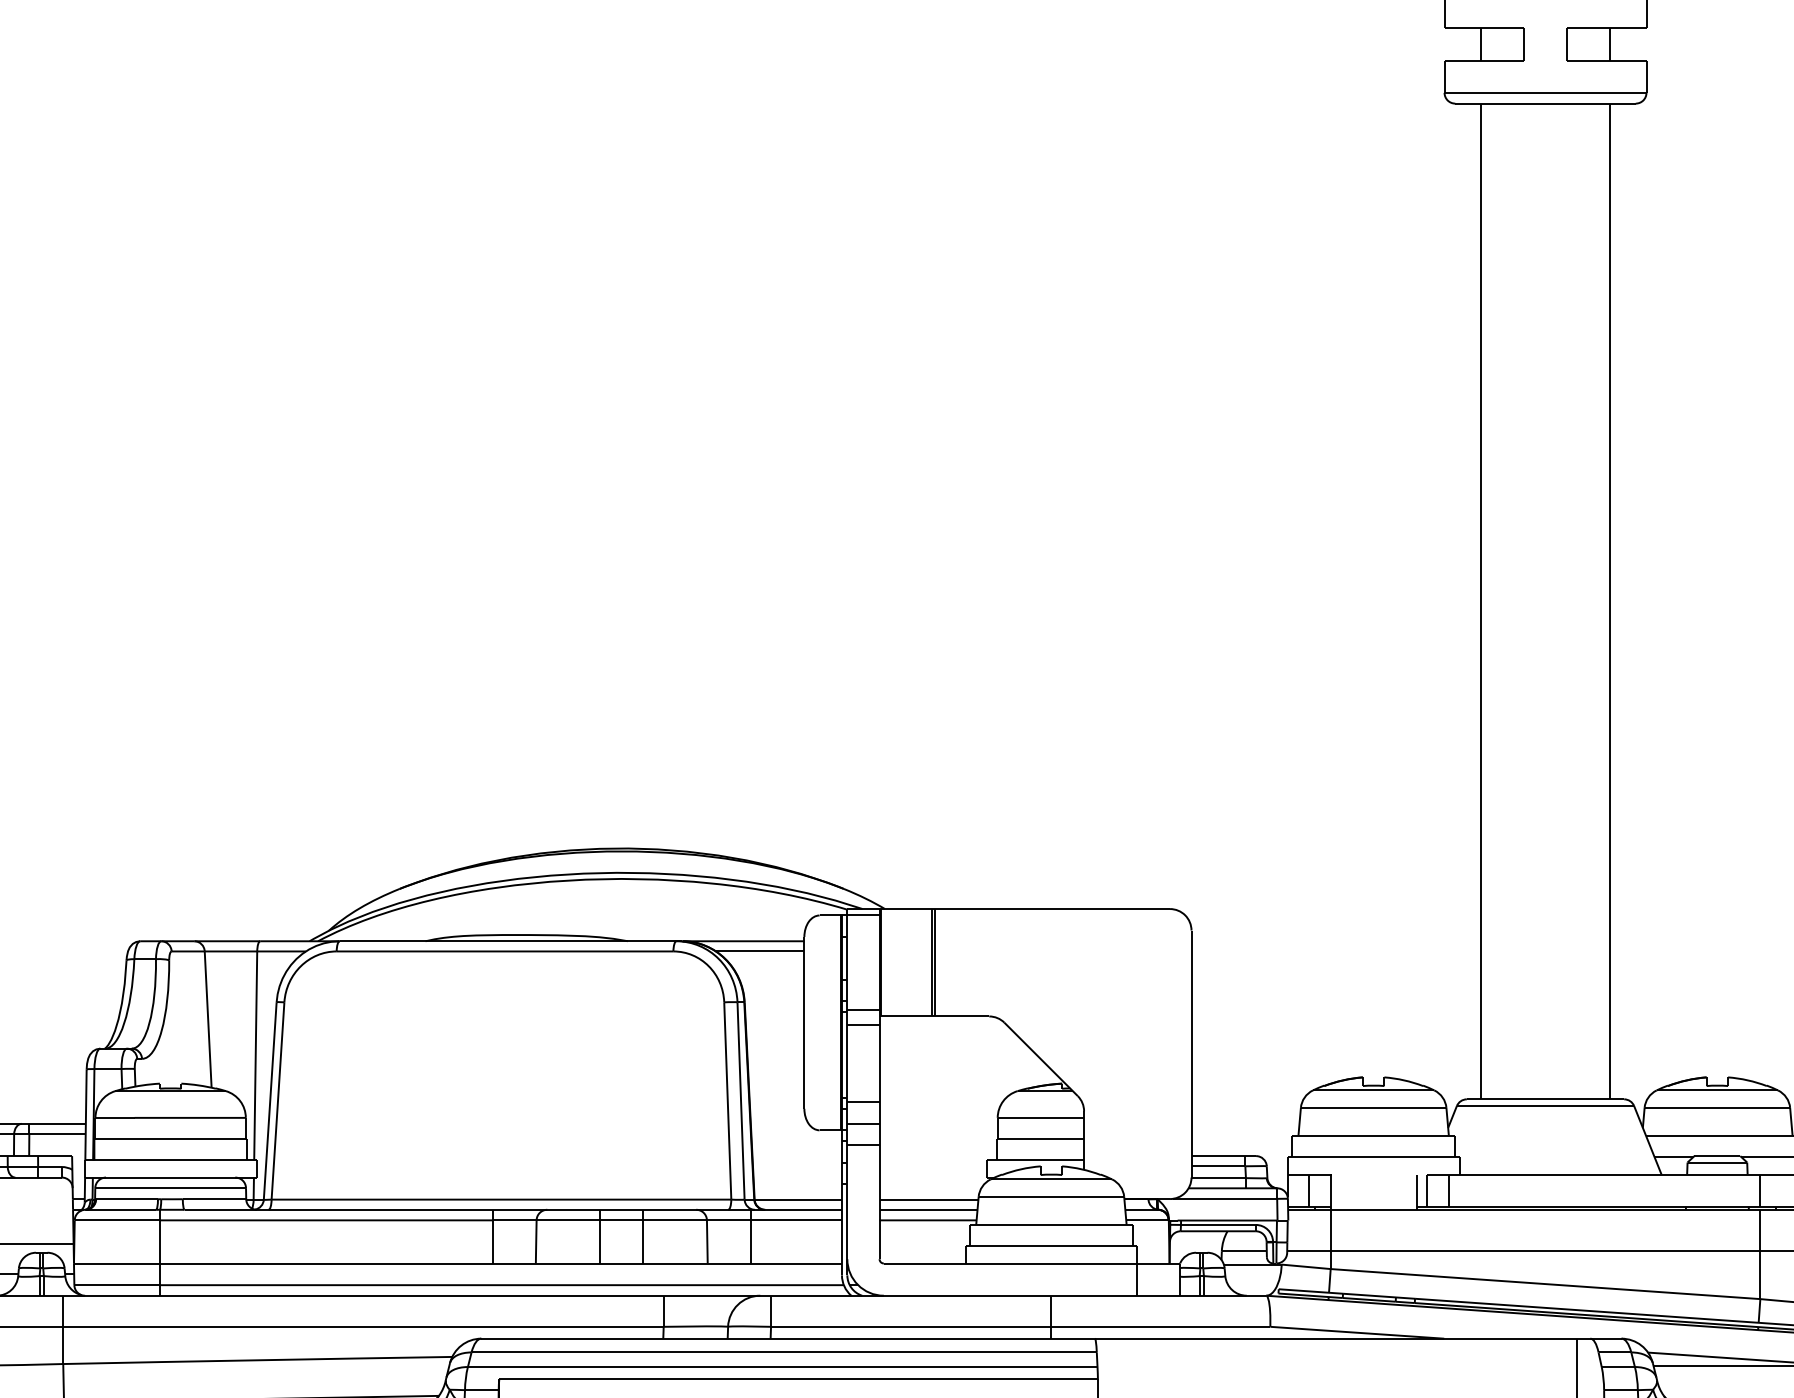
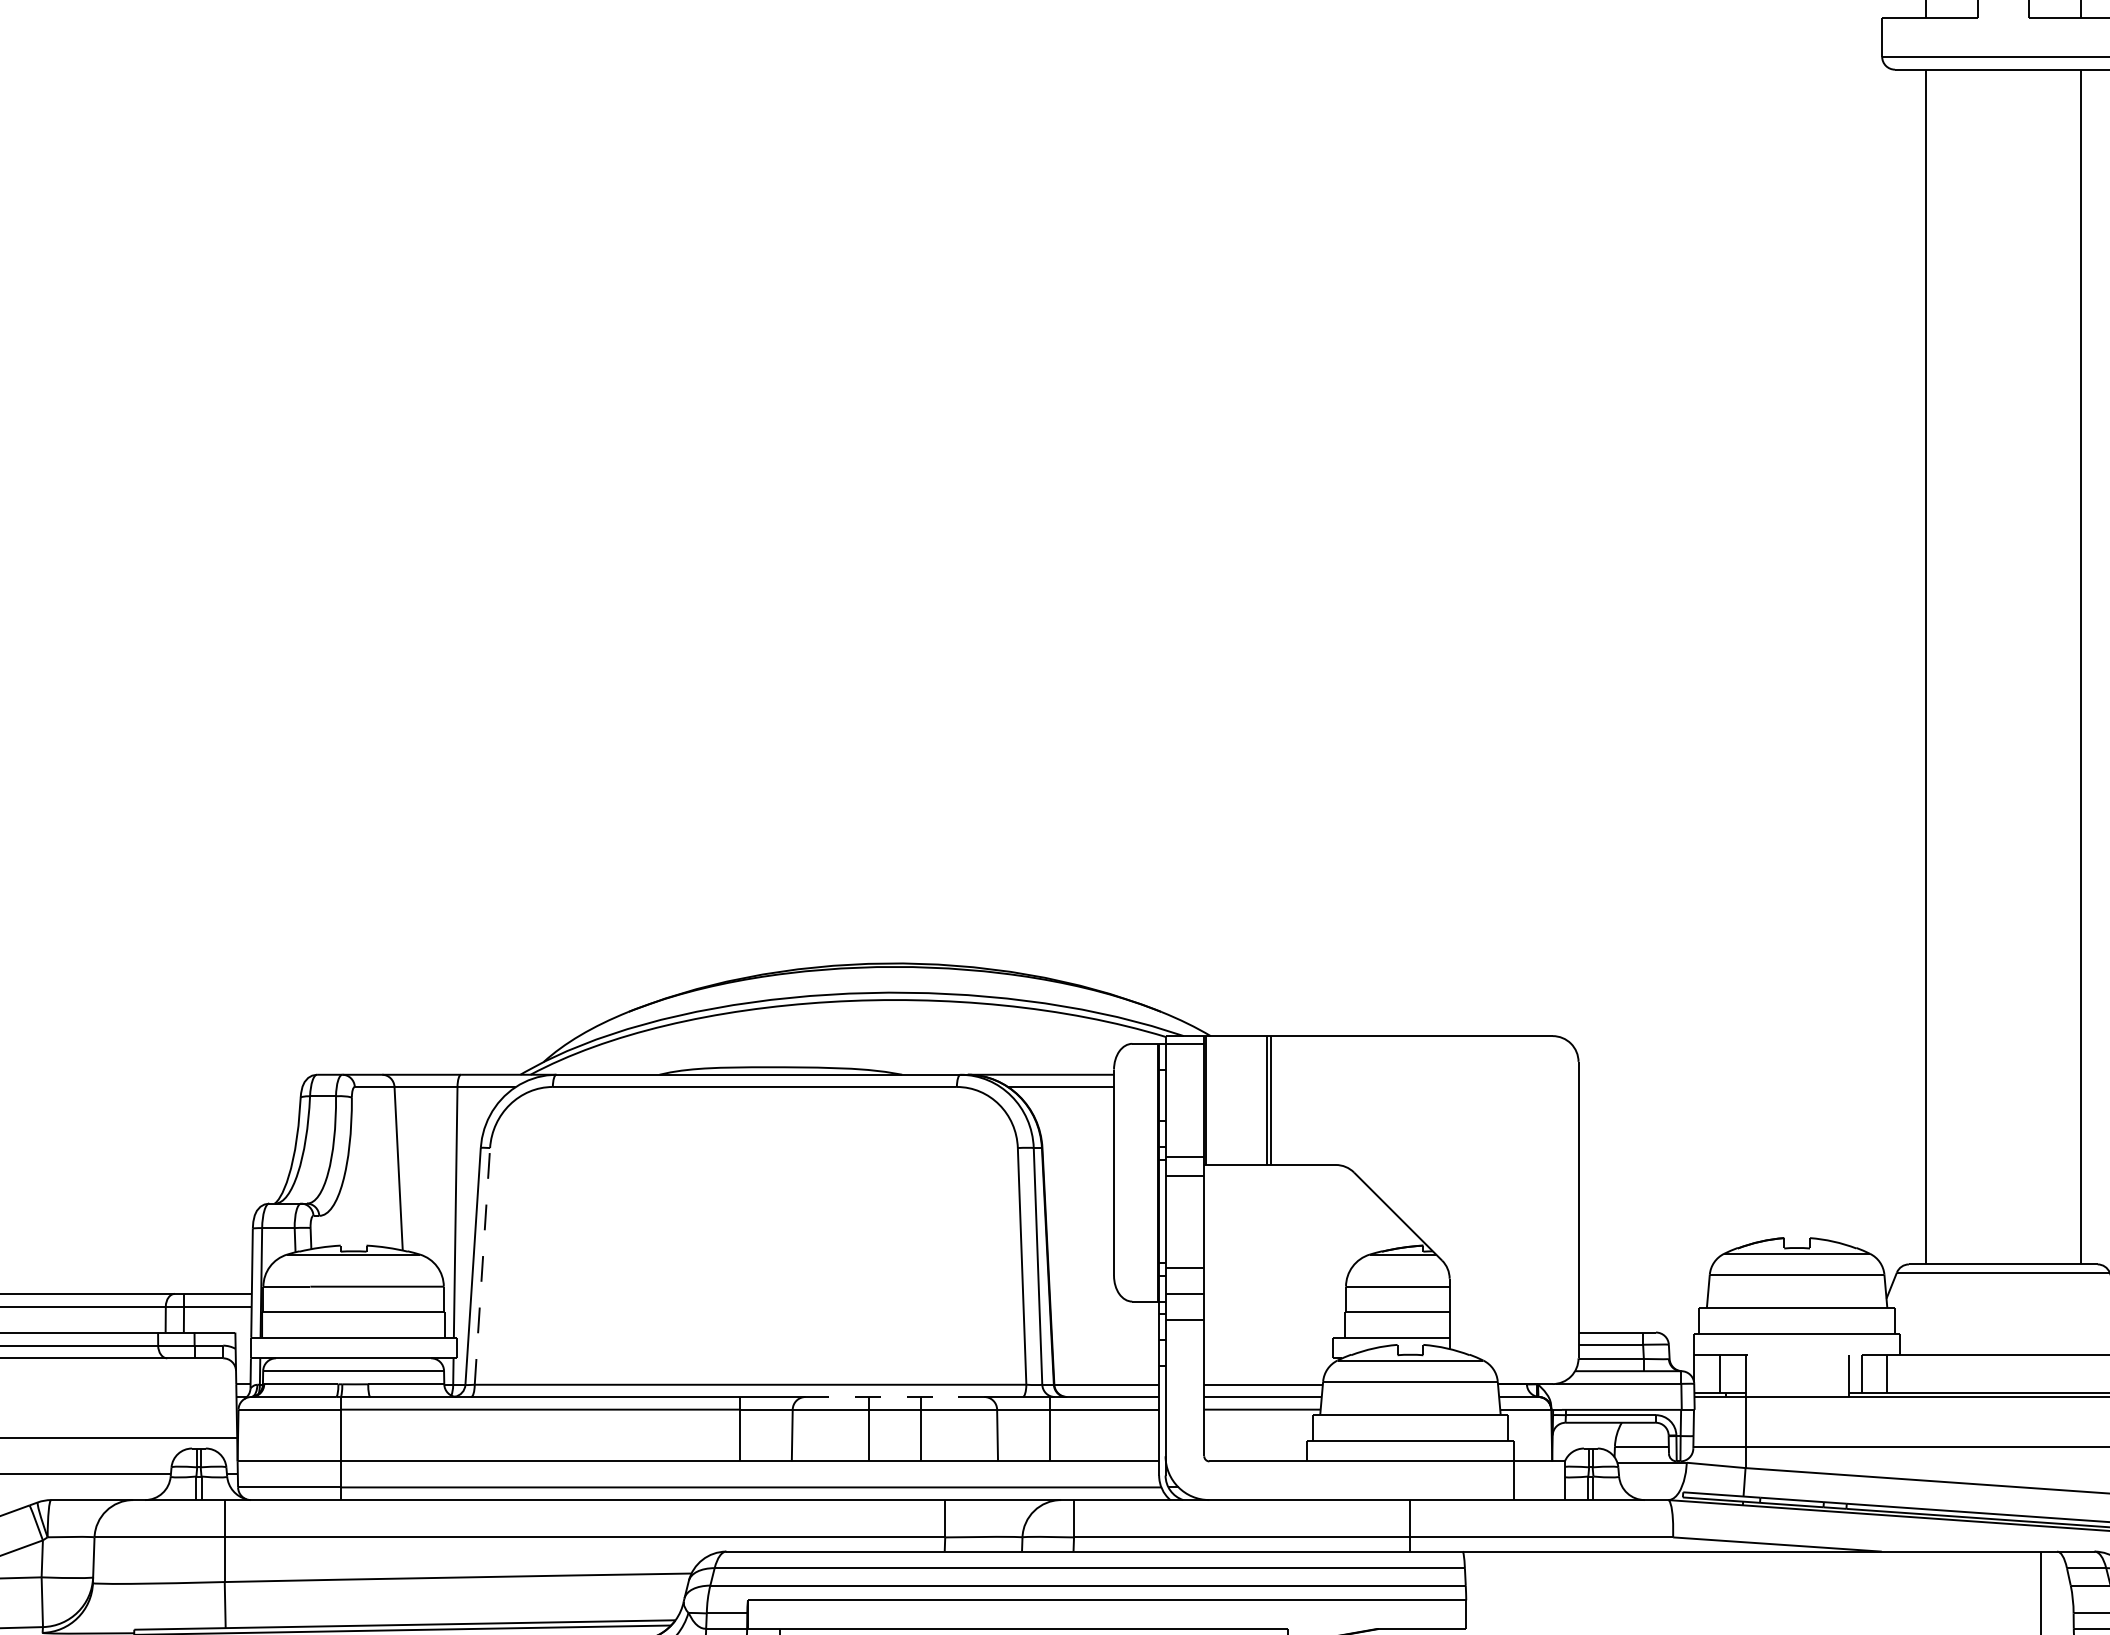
line: (278, 1100) -> (483, 1265), solid -> dashed
line: (621, 1209) -> (894, 1396), solid -> dashed

